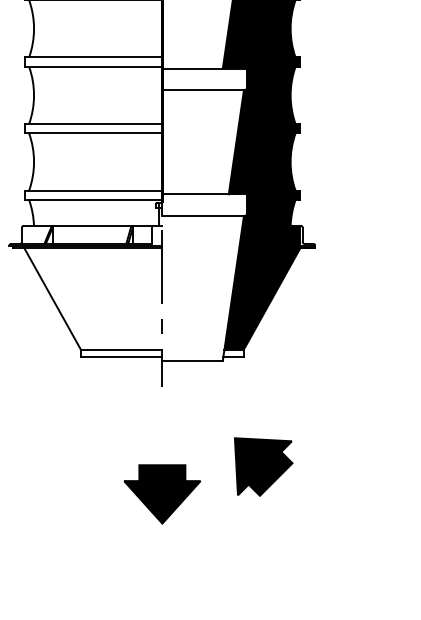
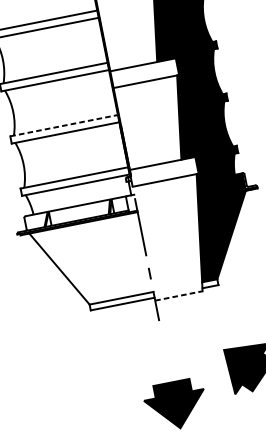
line: (93, 124) -> (64, 125), solid -> dashed
line: (193, 360) -> (179, 295), solid -> dashed

